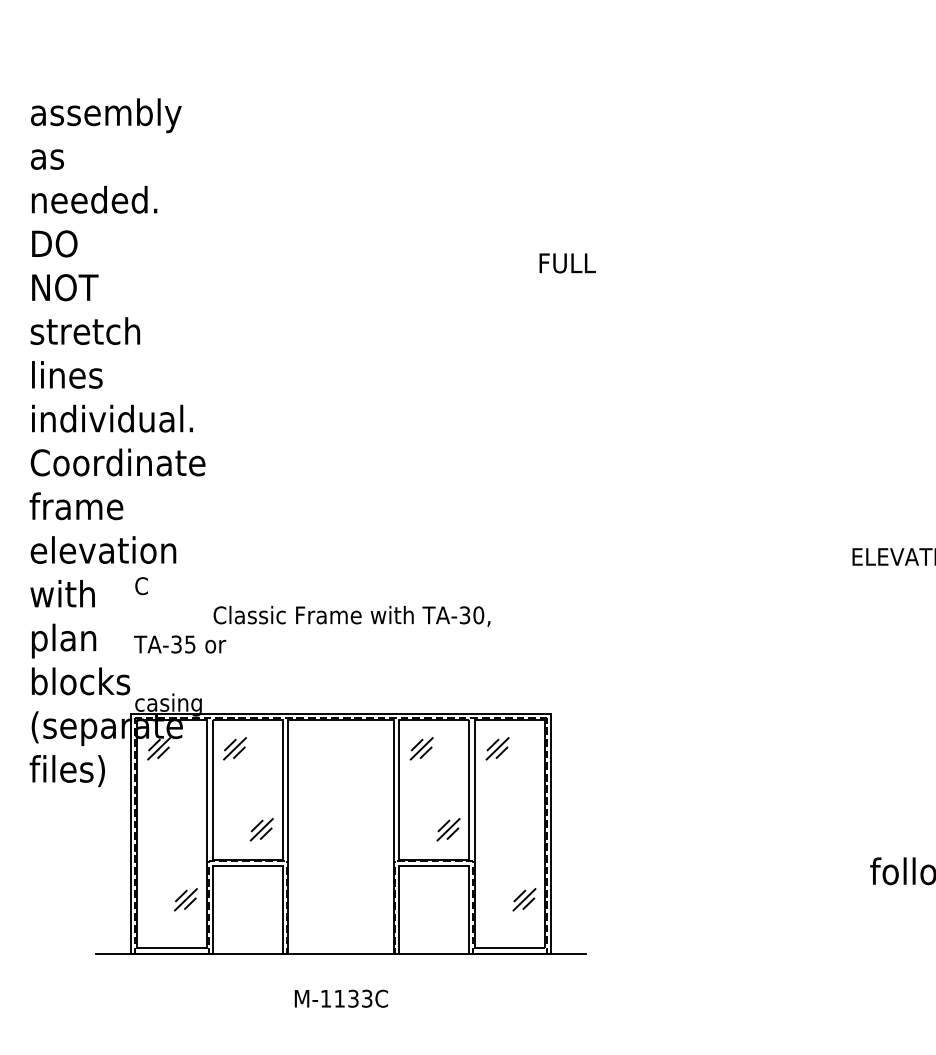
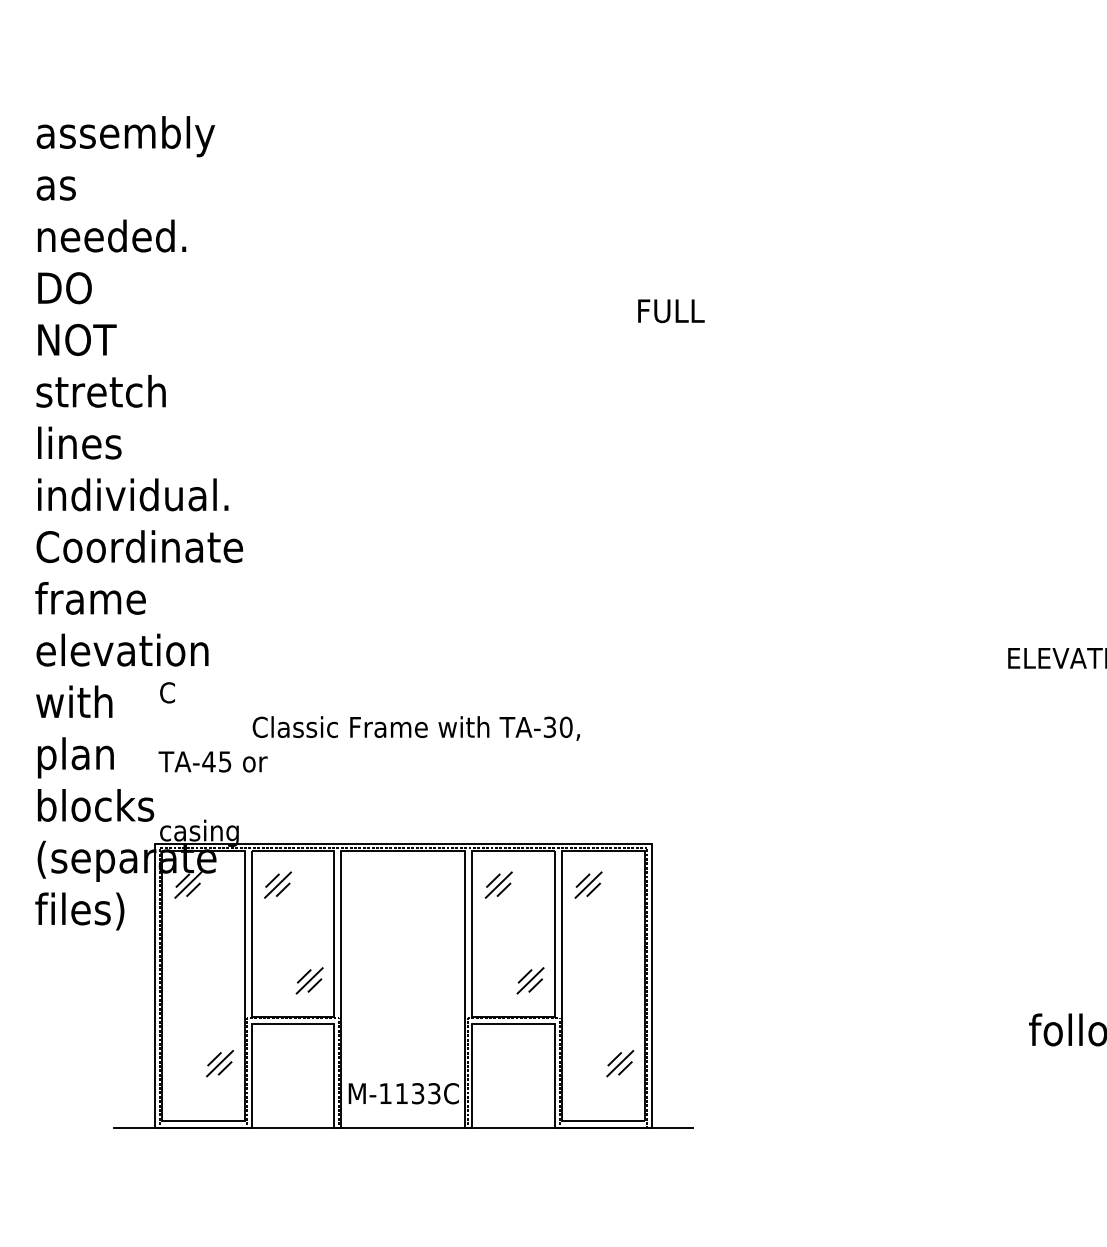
text: (176, 644) -> (208, 761), TA-35 -> TA-45
text: (341, 998) -> (403, 1093), moved

